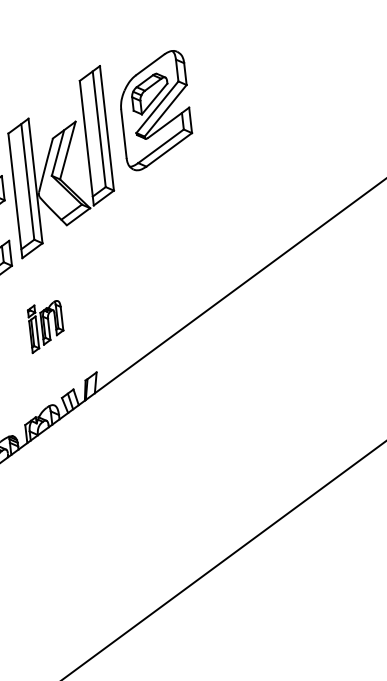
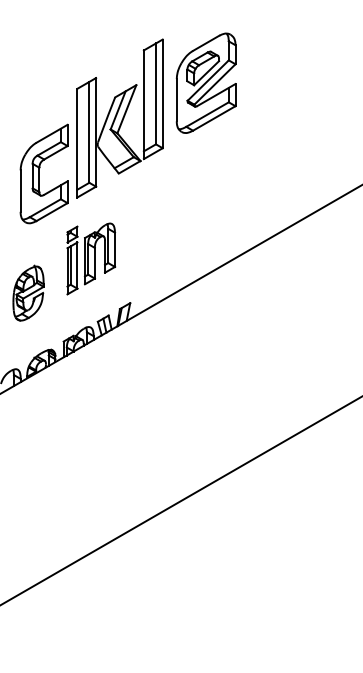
part: (46, 326) -> (91, 258), size x1.67

